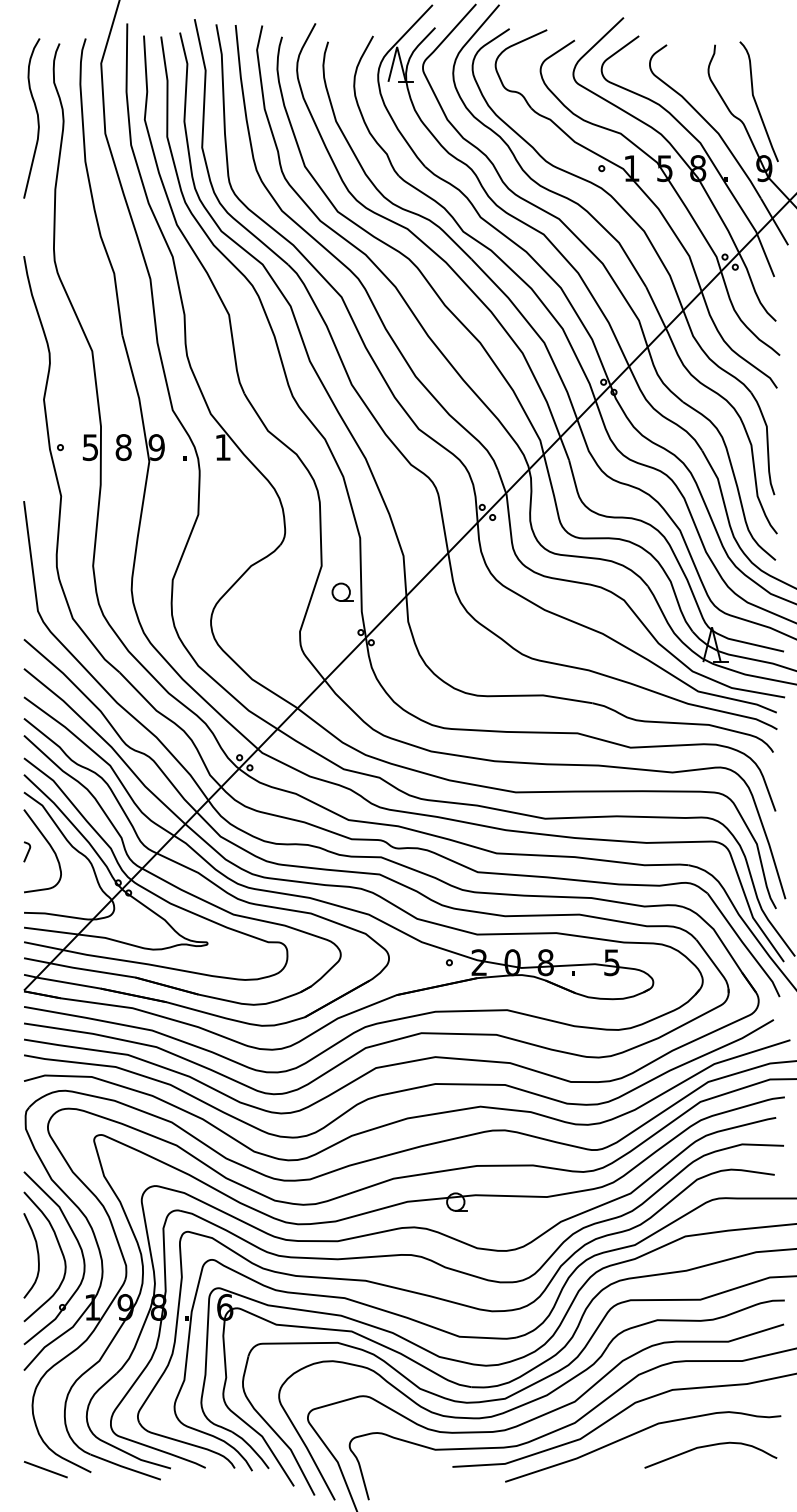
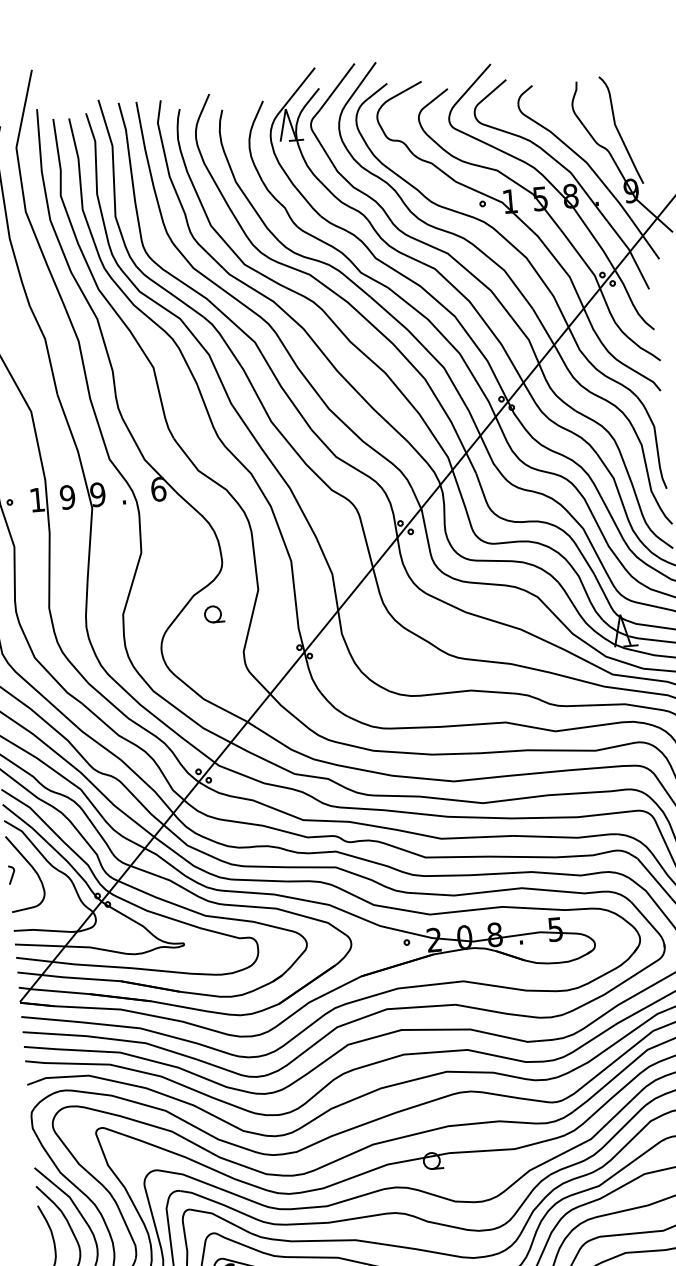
text: (89, 447) -> (36, 500), 5 -> 1
text: (123, 447) -> (67, 497), 8 -> 9
text: (223, 447) -> (158, 489), 1 -> 6
part: (342, 591) -> (214, 613), moved

